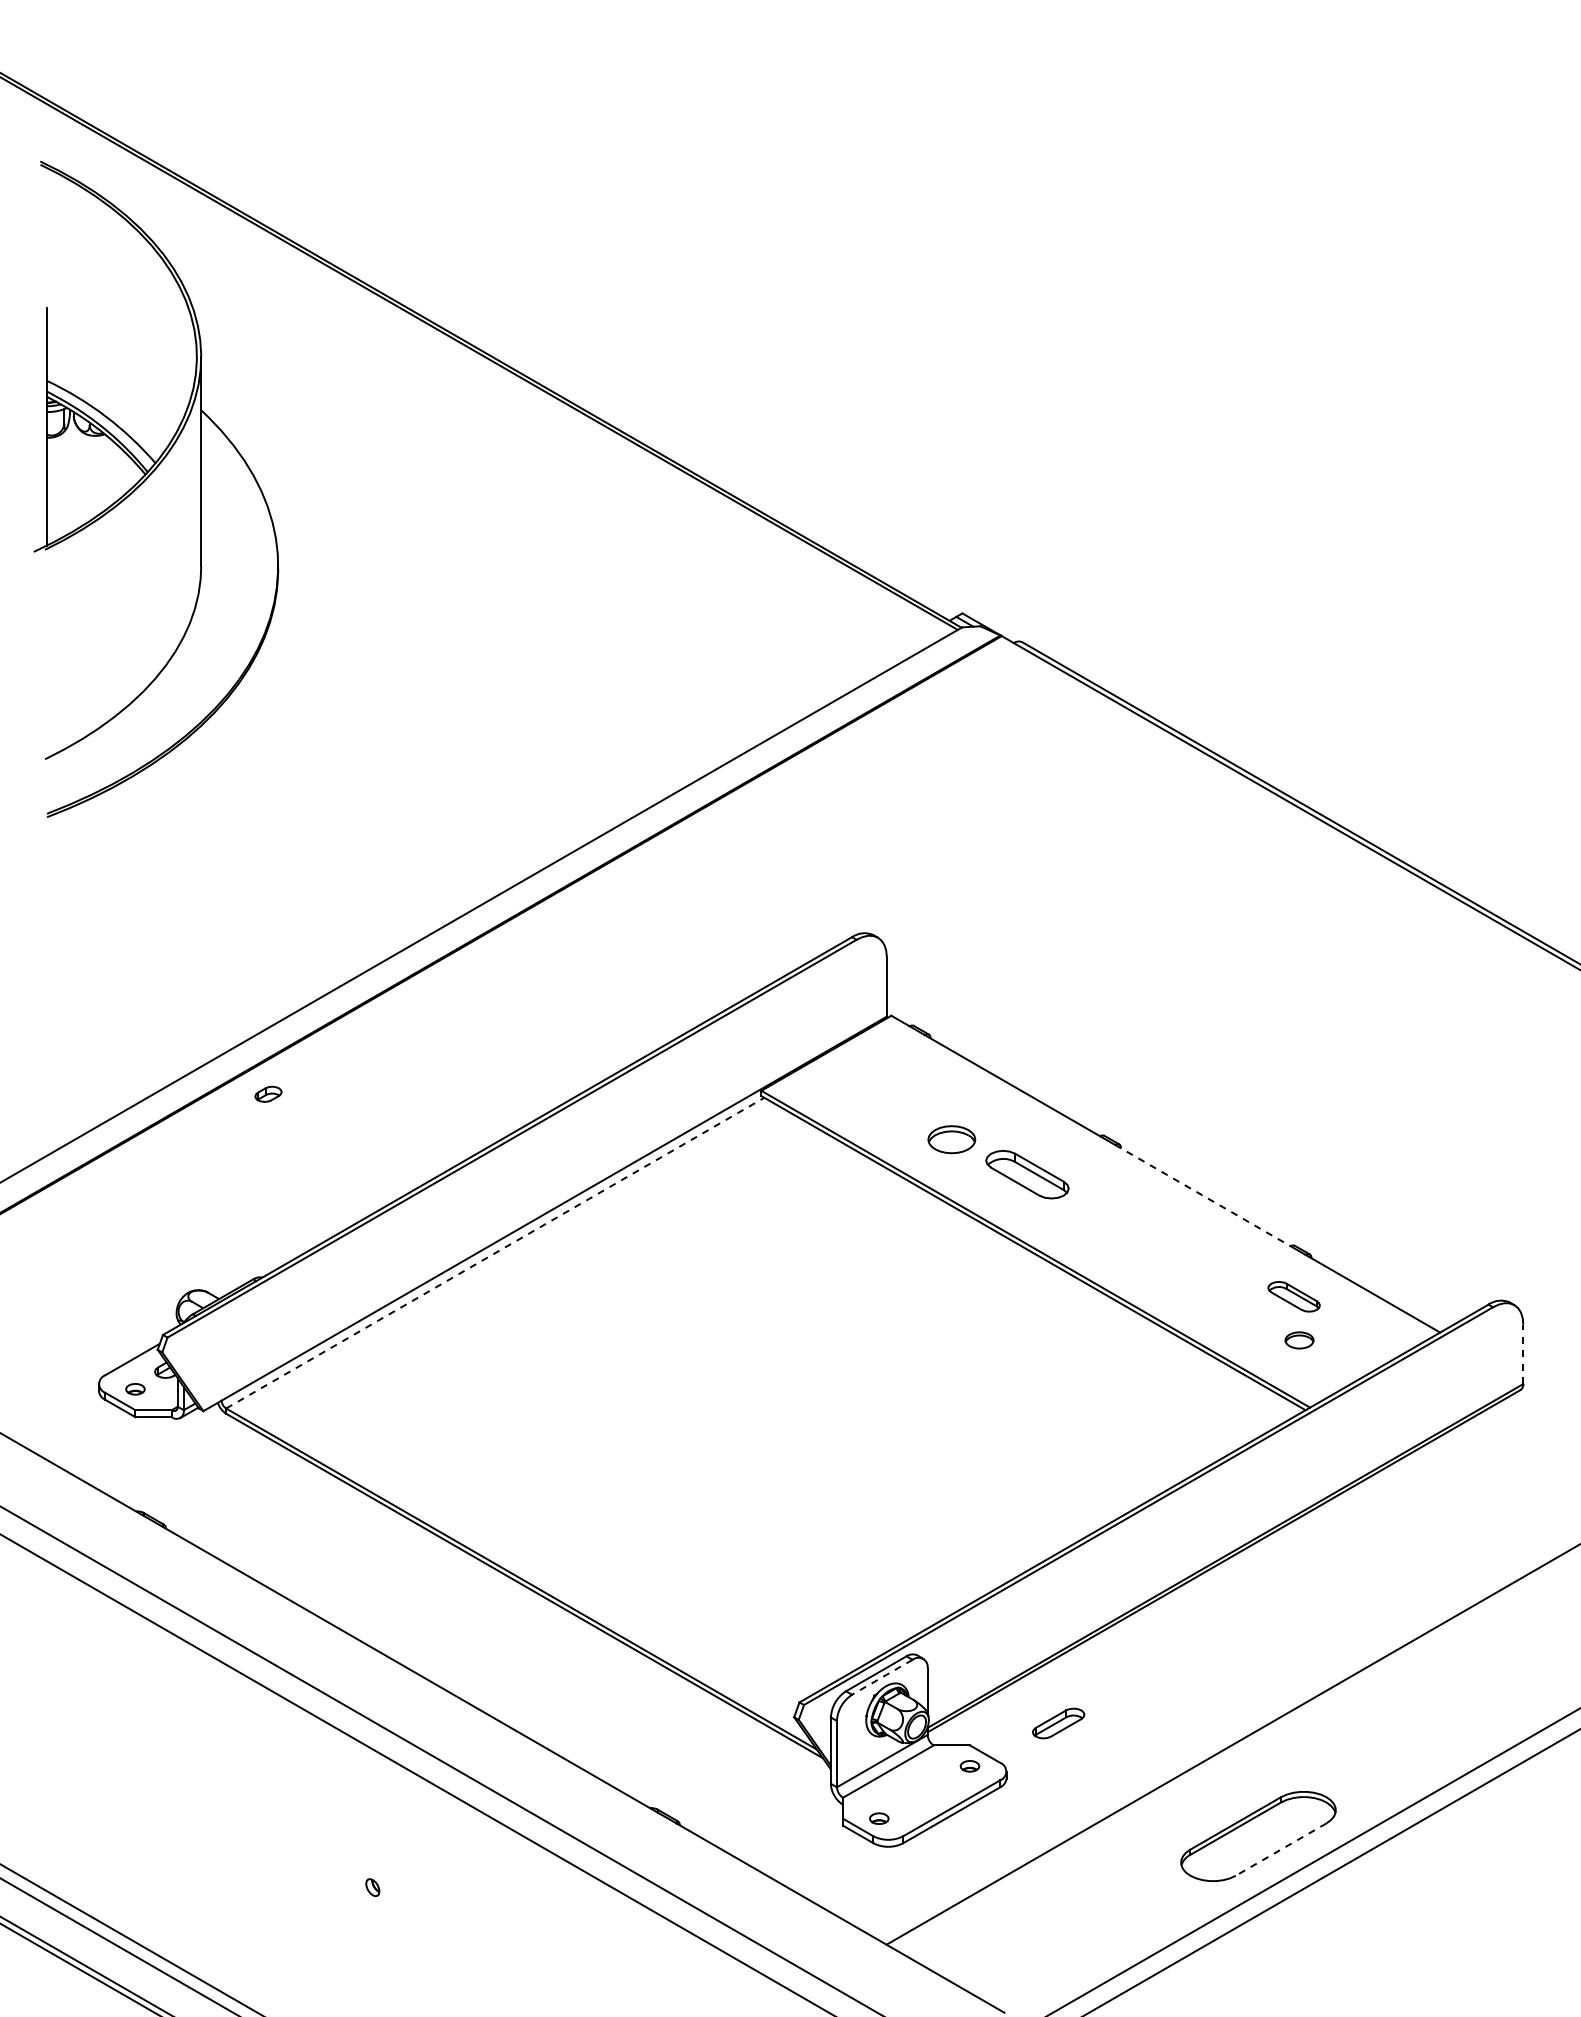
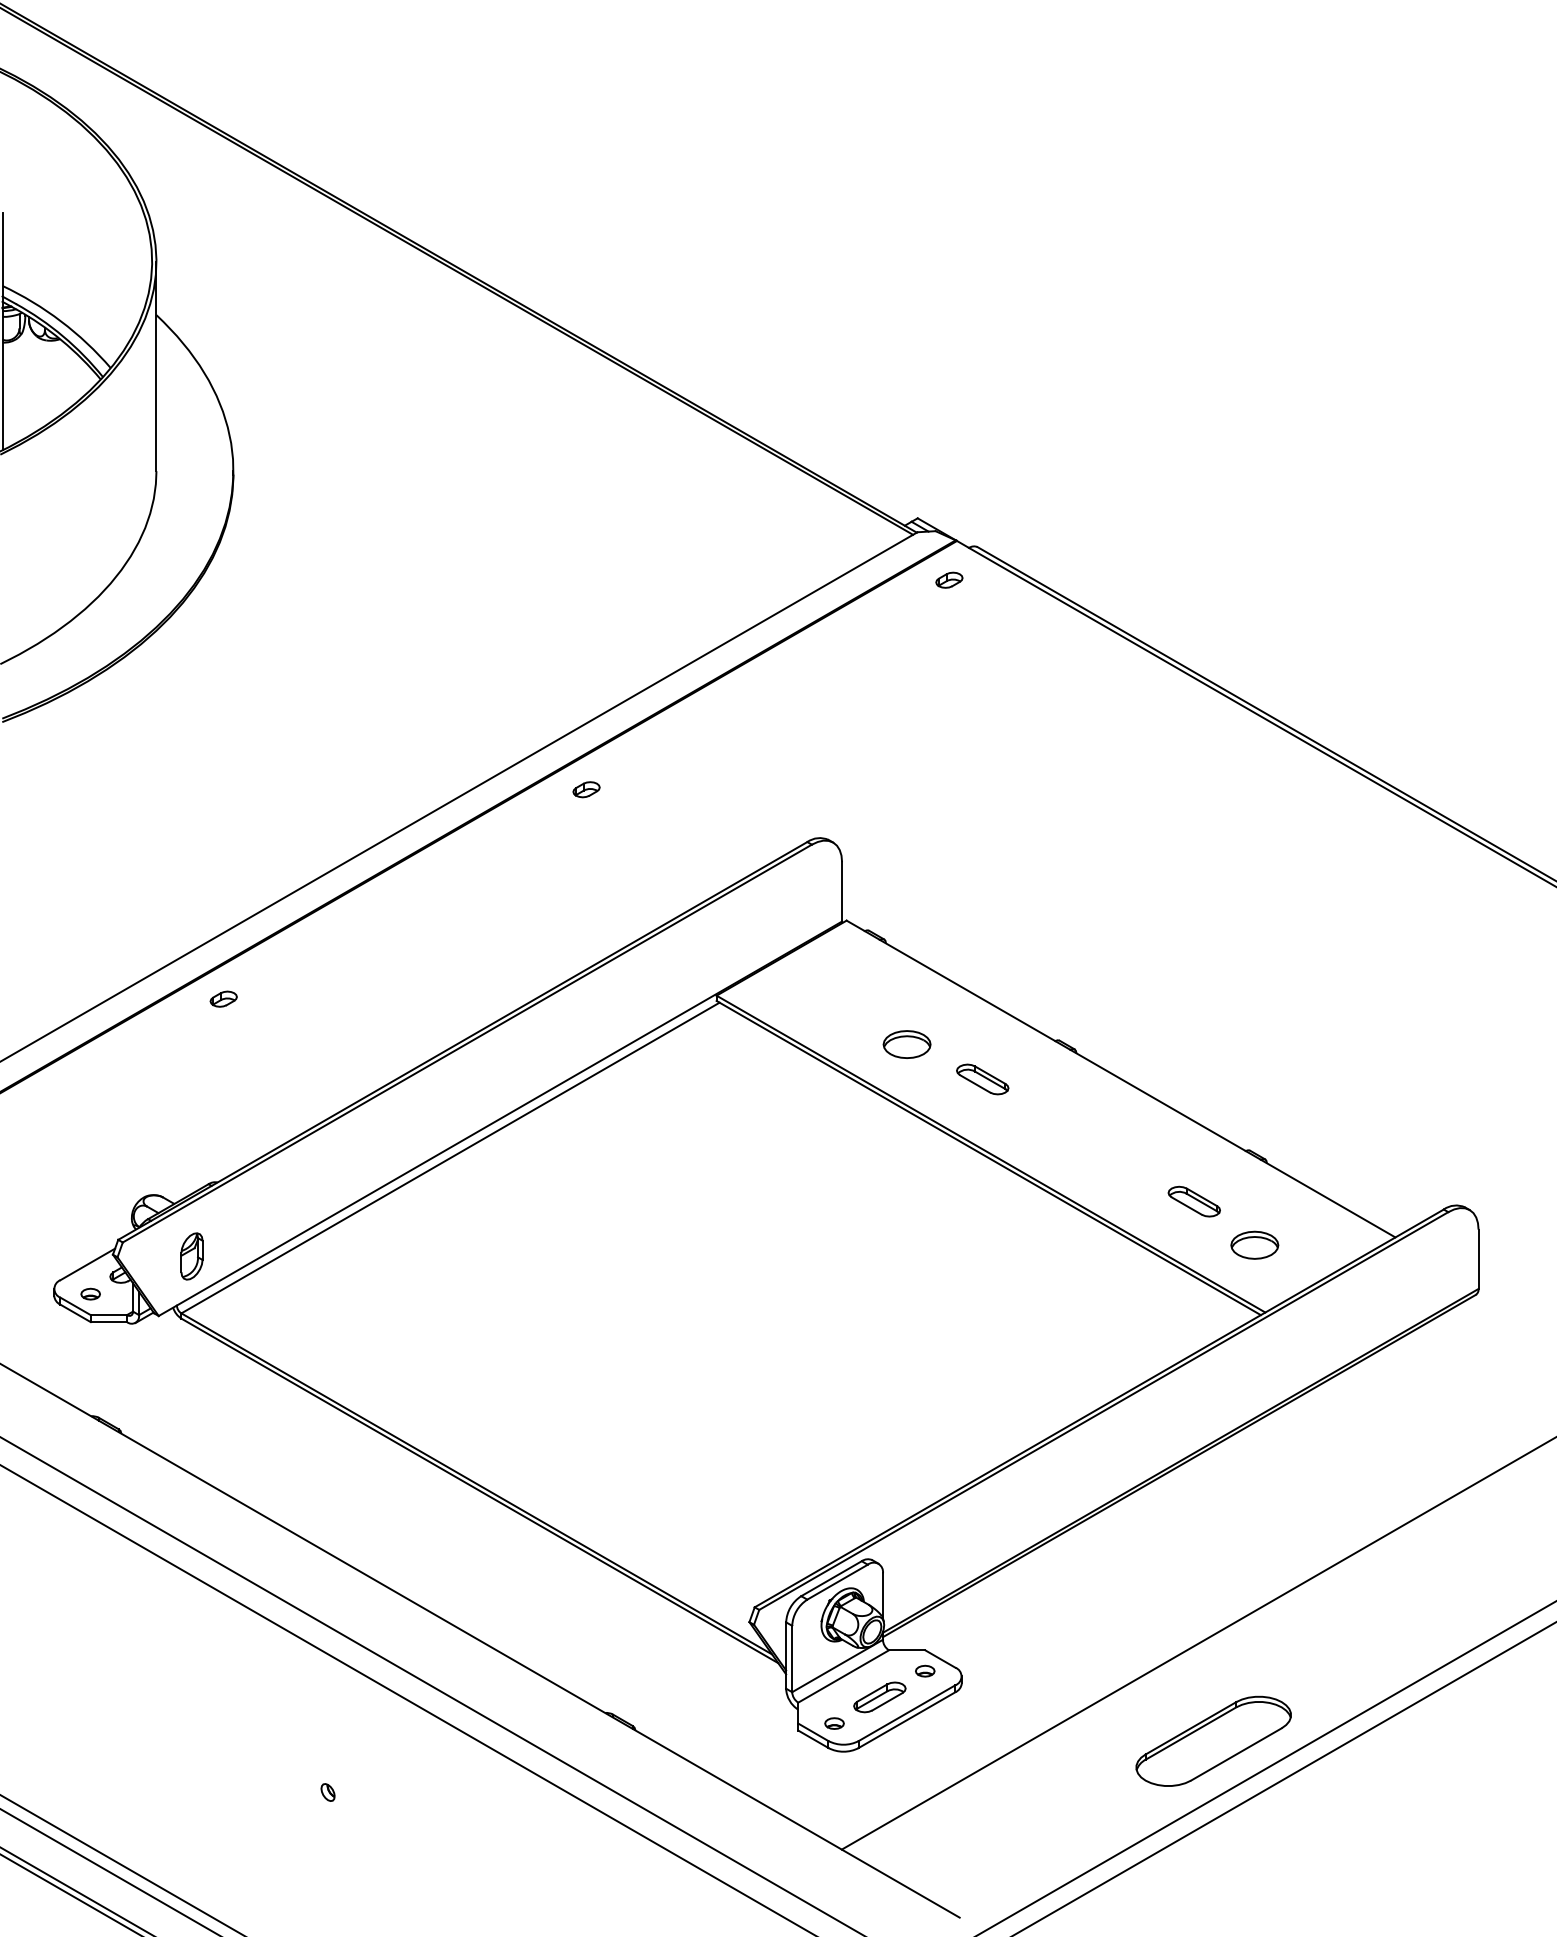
part: (994, 674) -> (949, 579), added
part: (631, 884) -> (586, 789), added
part: (1027, 1174) -> (982, 1079), size x0.62
line: (1203, 1195) -> (1158, 1100), dashed -> solid
line: (495, 1253) -> (450, 1158), dashed -> solid
part: (1293, 1296) -> (1193, 1201), moved
part: (1299, 1340) -> (1254, 1245), size x1.67
part: (236, 1351) -> (191, 1256), added
line: (1523, 1354) -> (1478, 1259), dashed -> solid
line: (882, 1677) -> (837, 1582), dashed -> solid
part: (1058, 1723) -> (879, 1697), moved
line: (1280, 1849) -> (1235, 1754), dashed -> solid

